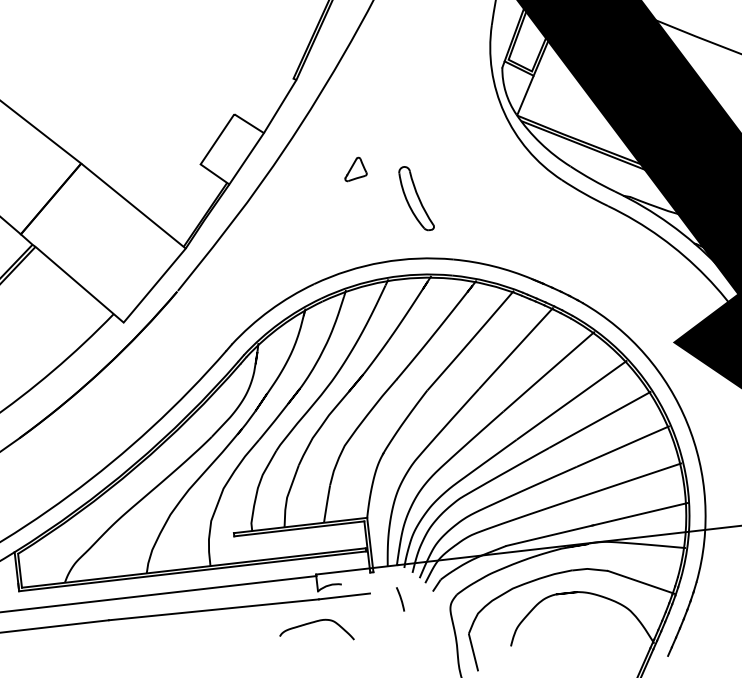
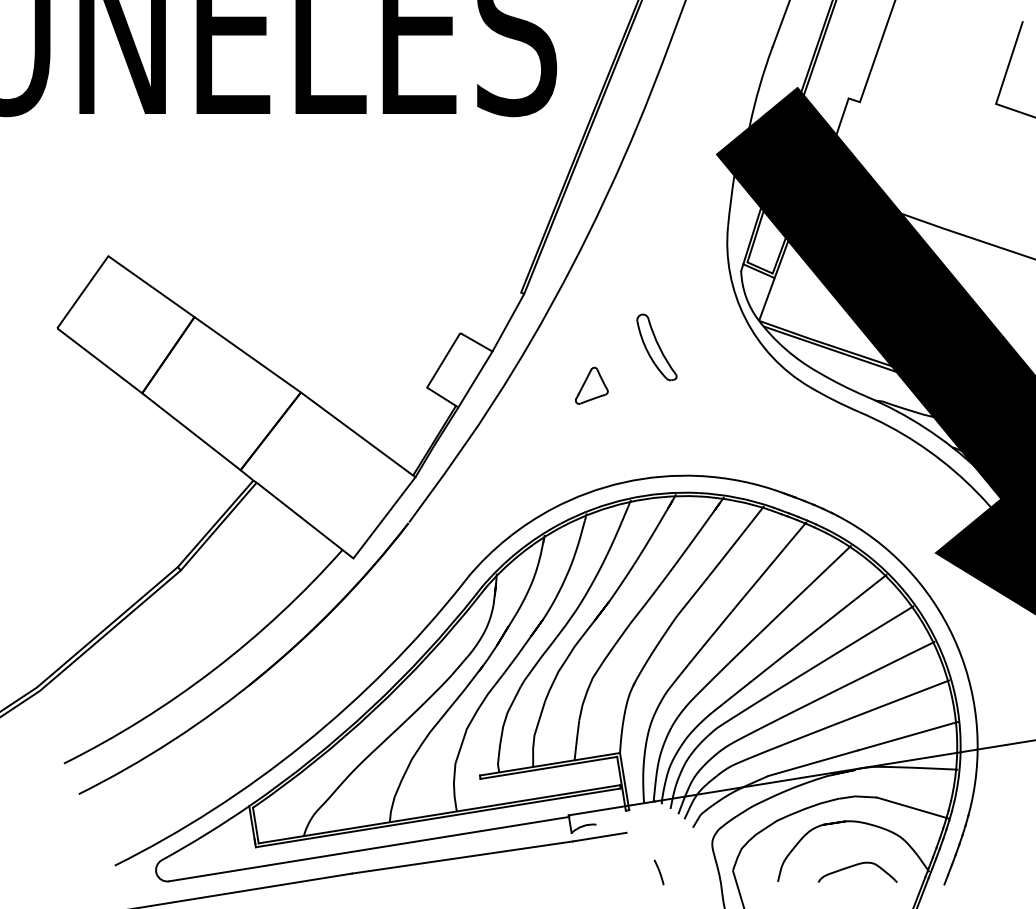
part: (356, 169) -> (591, 385), size x1.43
part: (416, 198) -> (656, 347), moved
line: (399, 598) -> (658, 871), moved
curve: (314, 622) -> (854, 866), moved

